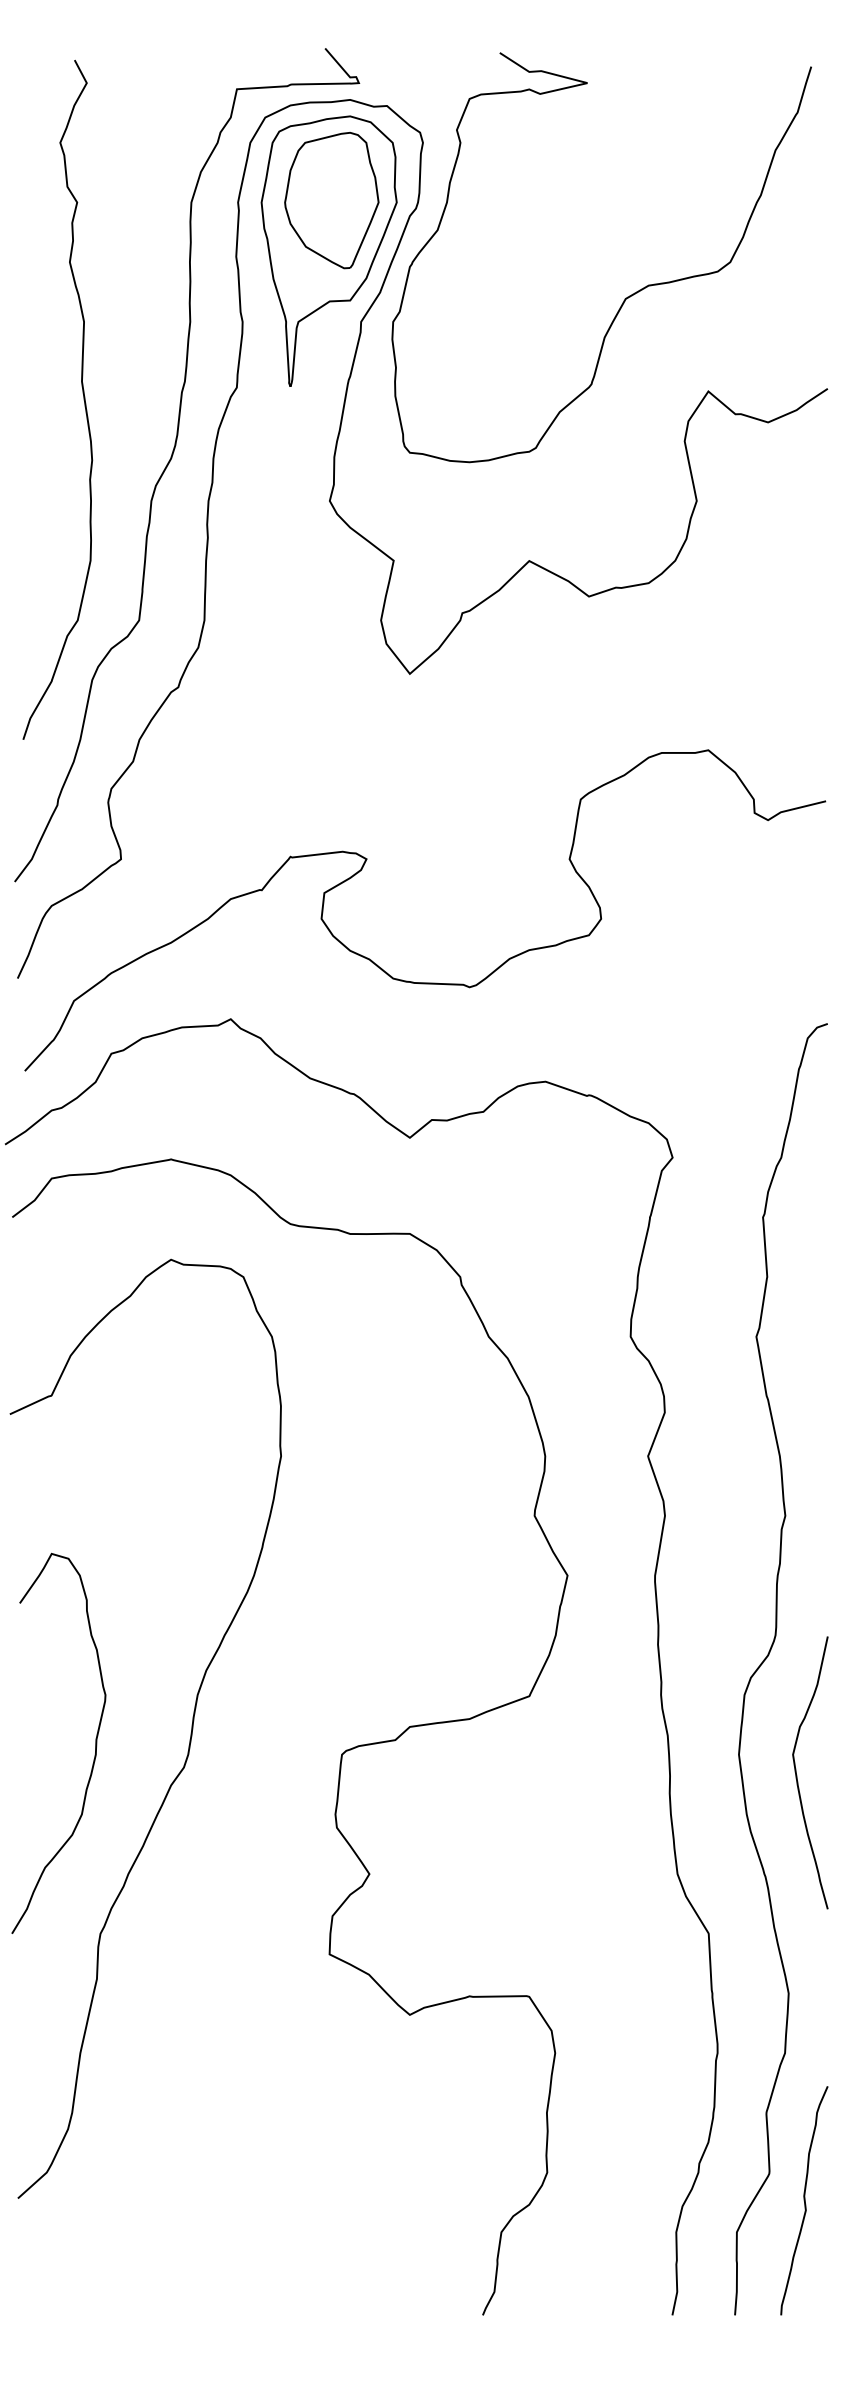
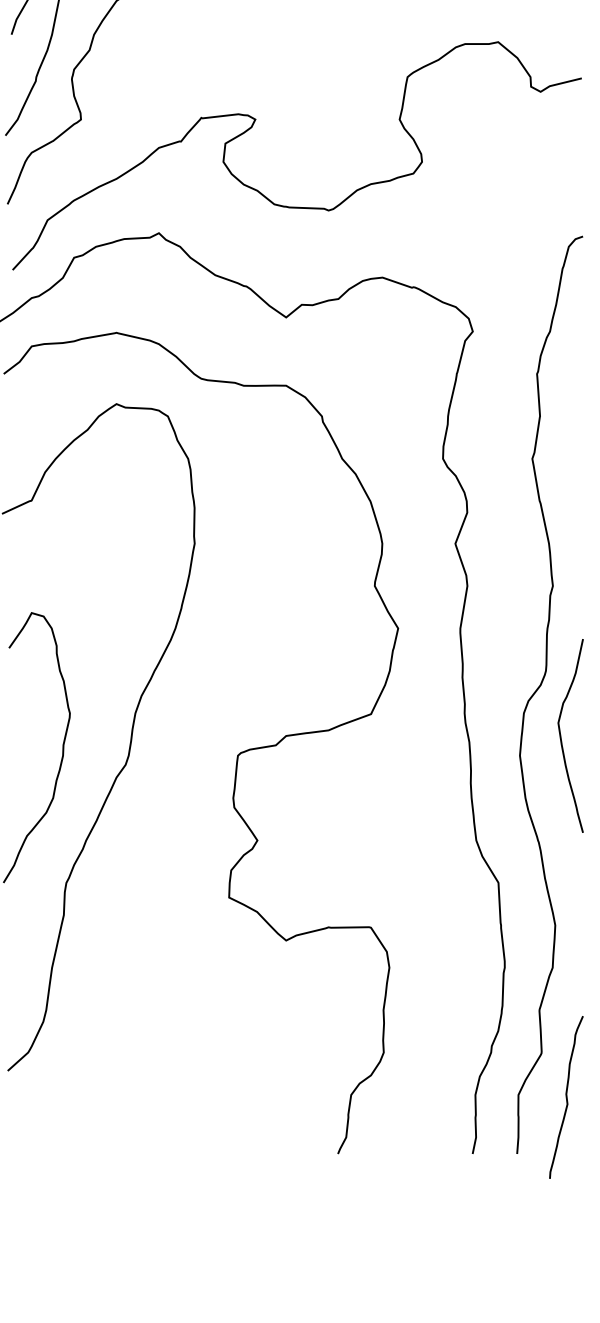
curve: (797, 1775) -> (561, 737), moved
curve: (804, 2200) -> (566, 1097), moved

